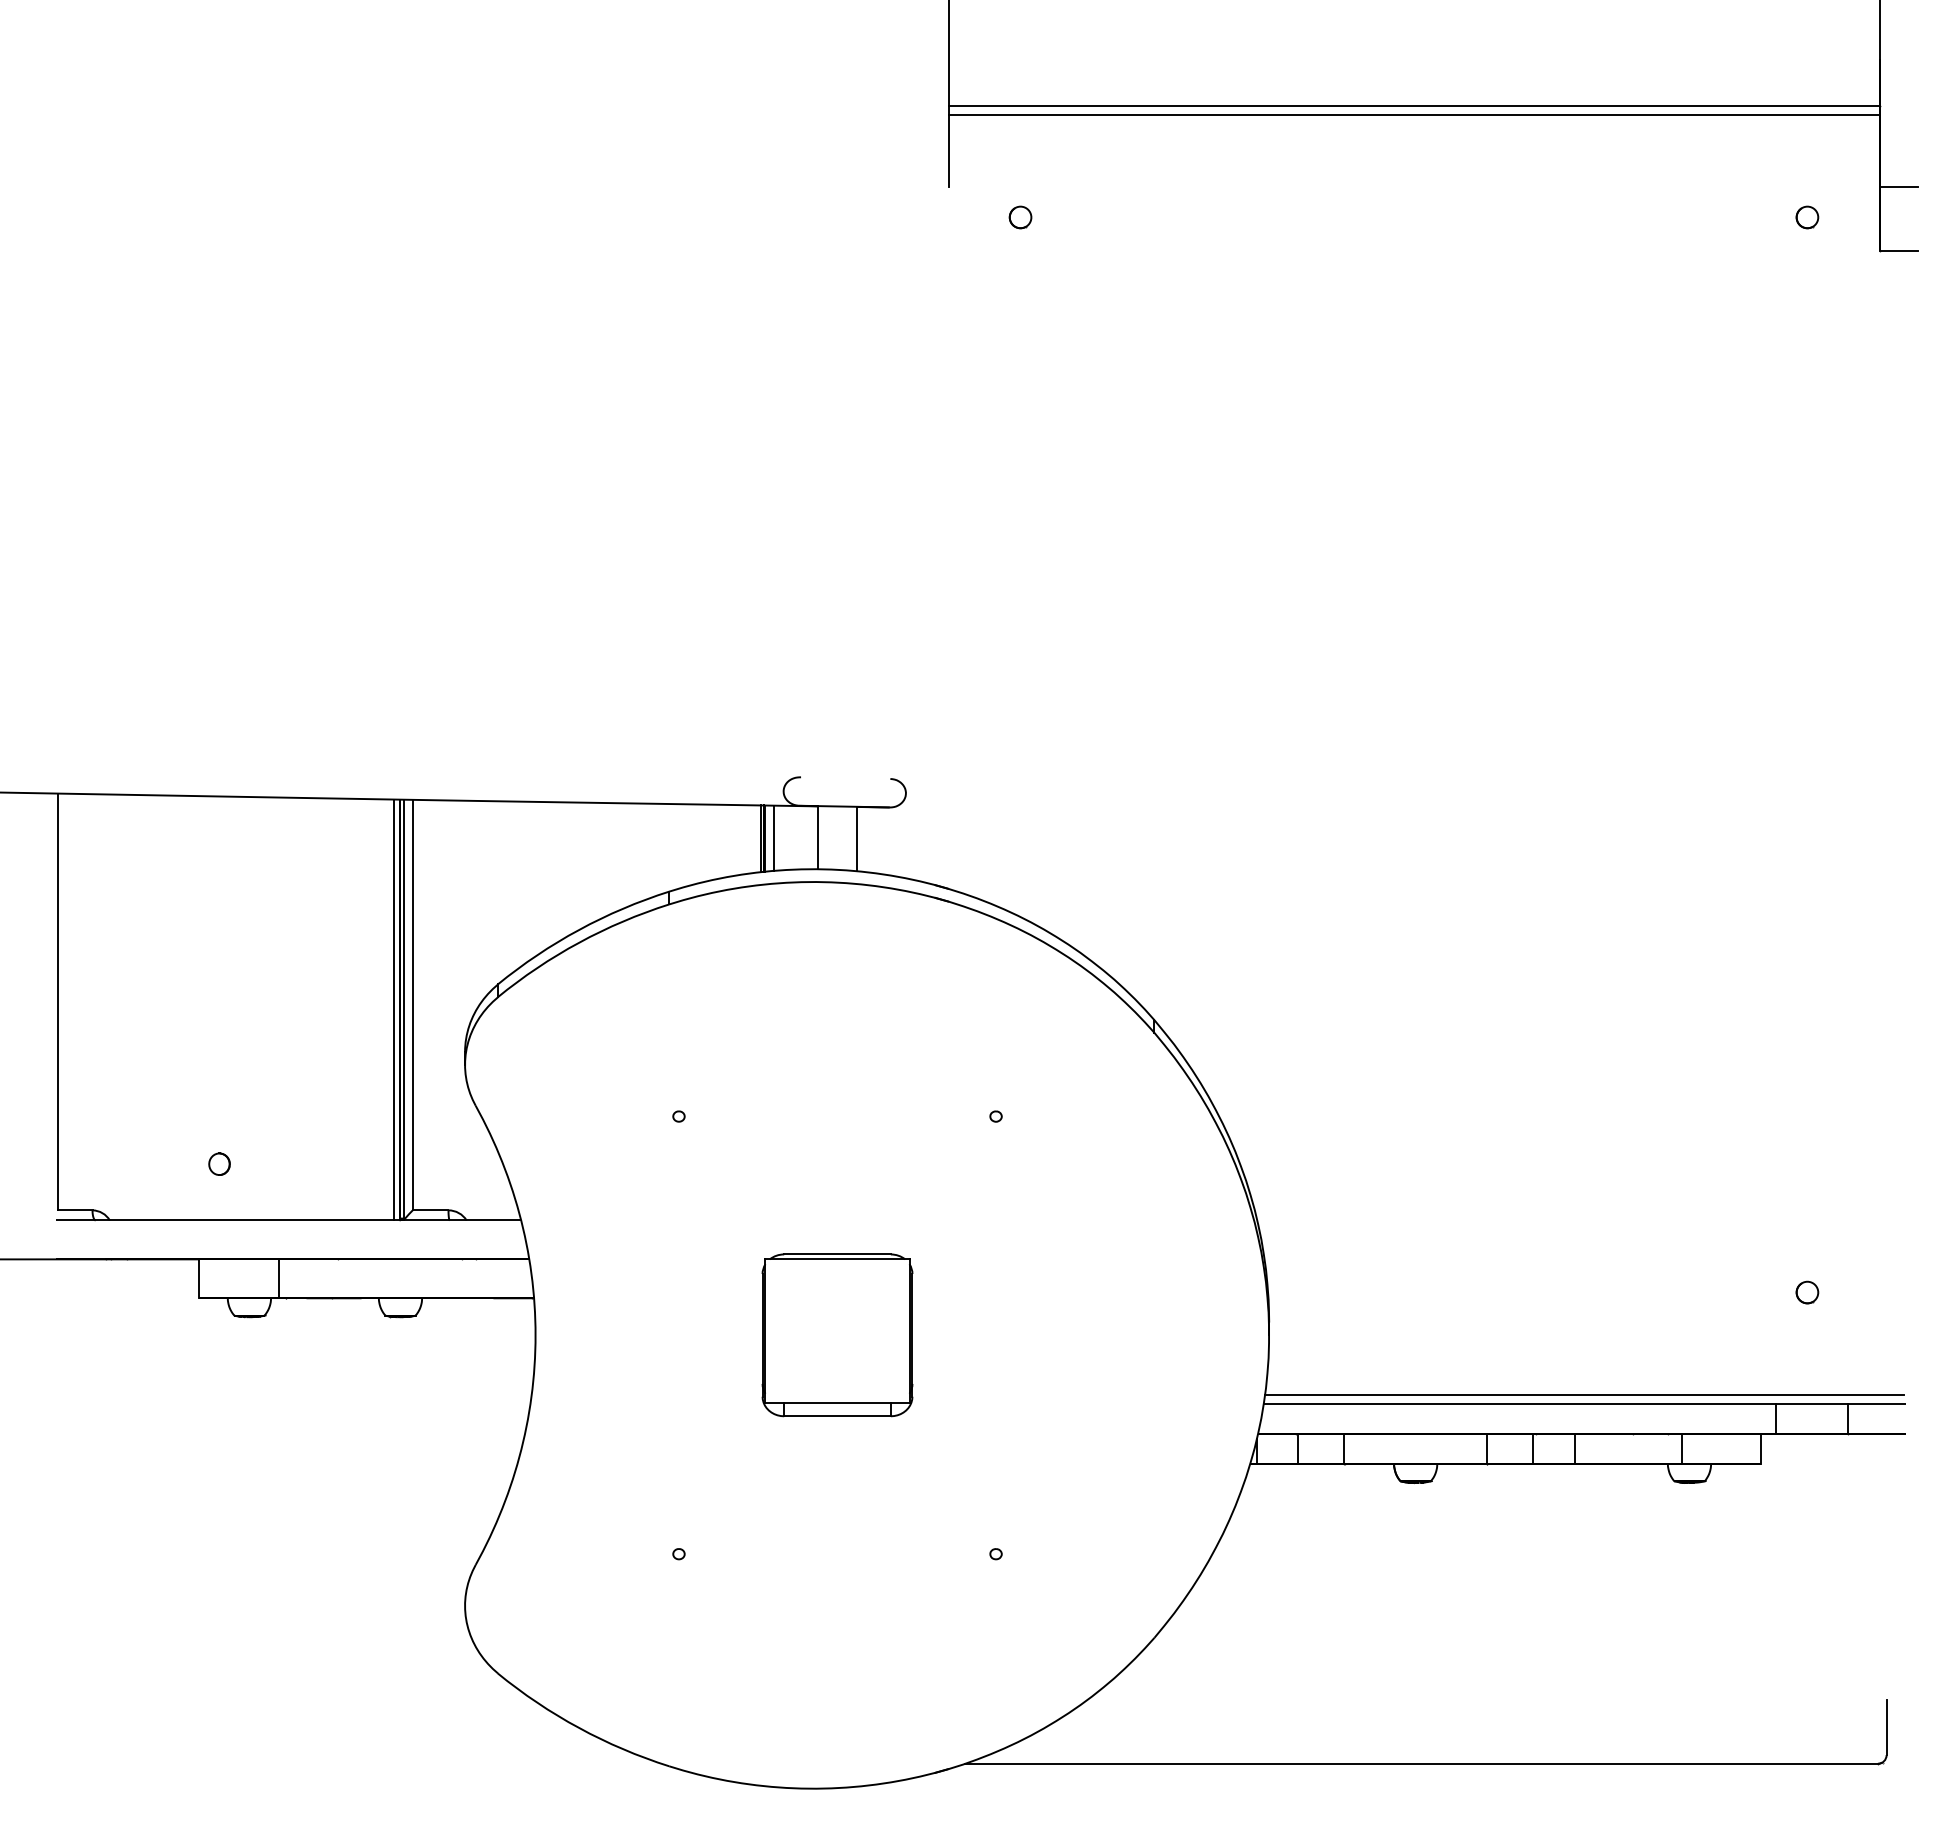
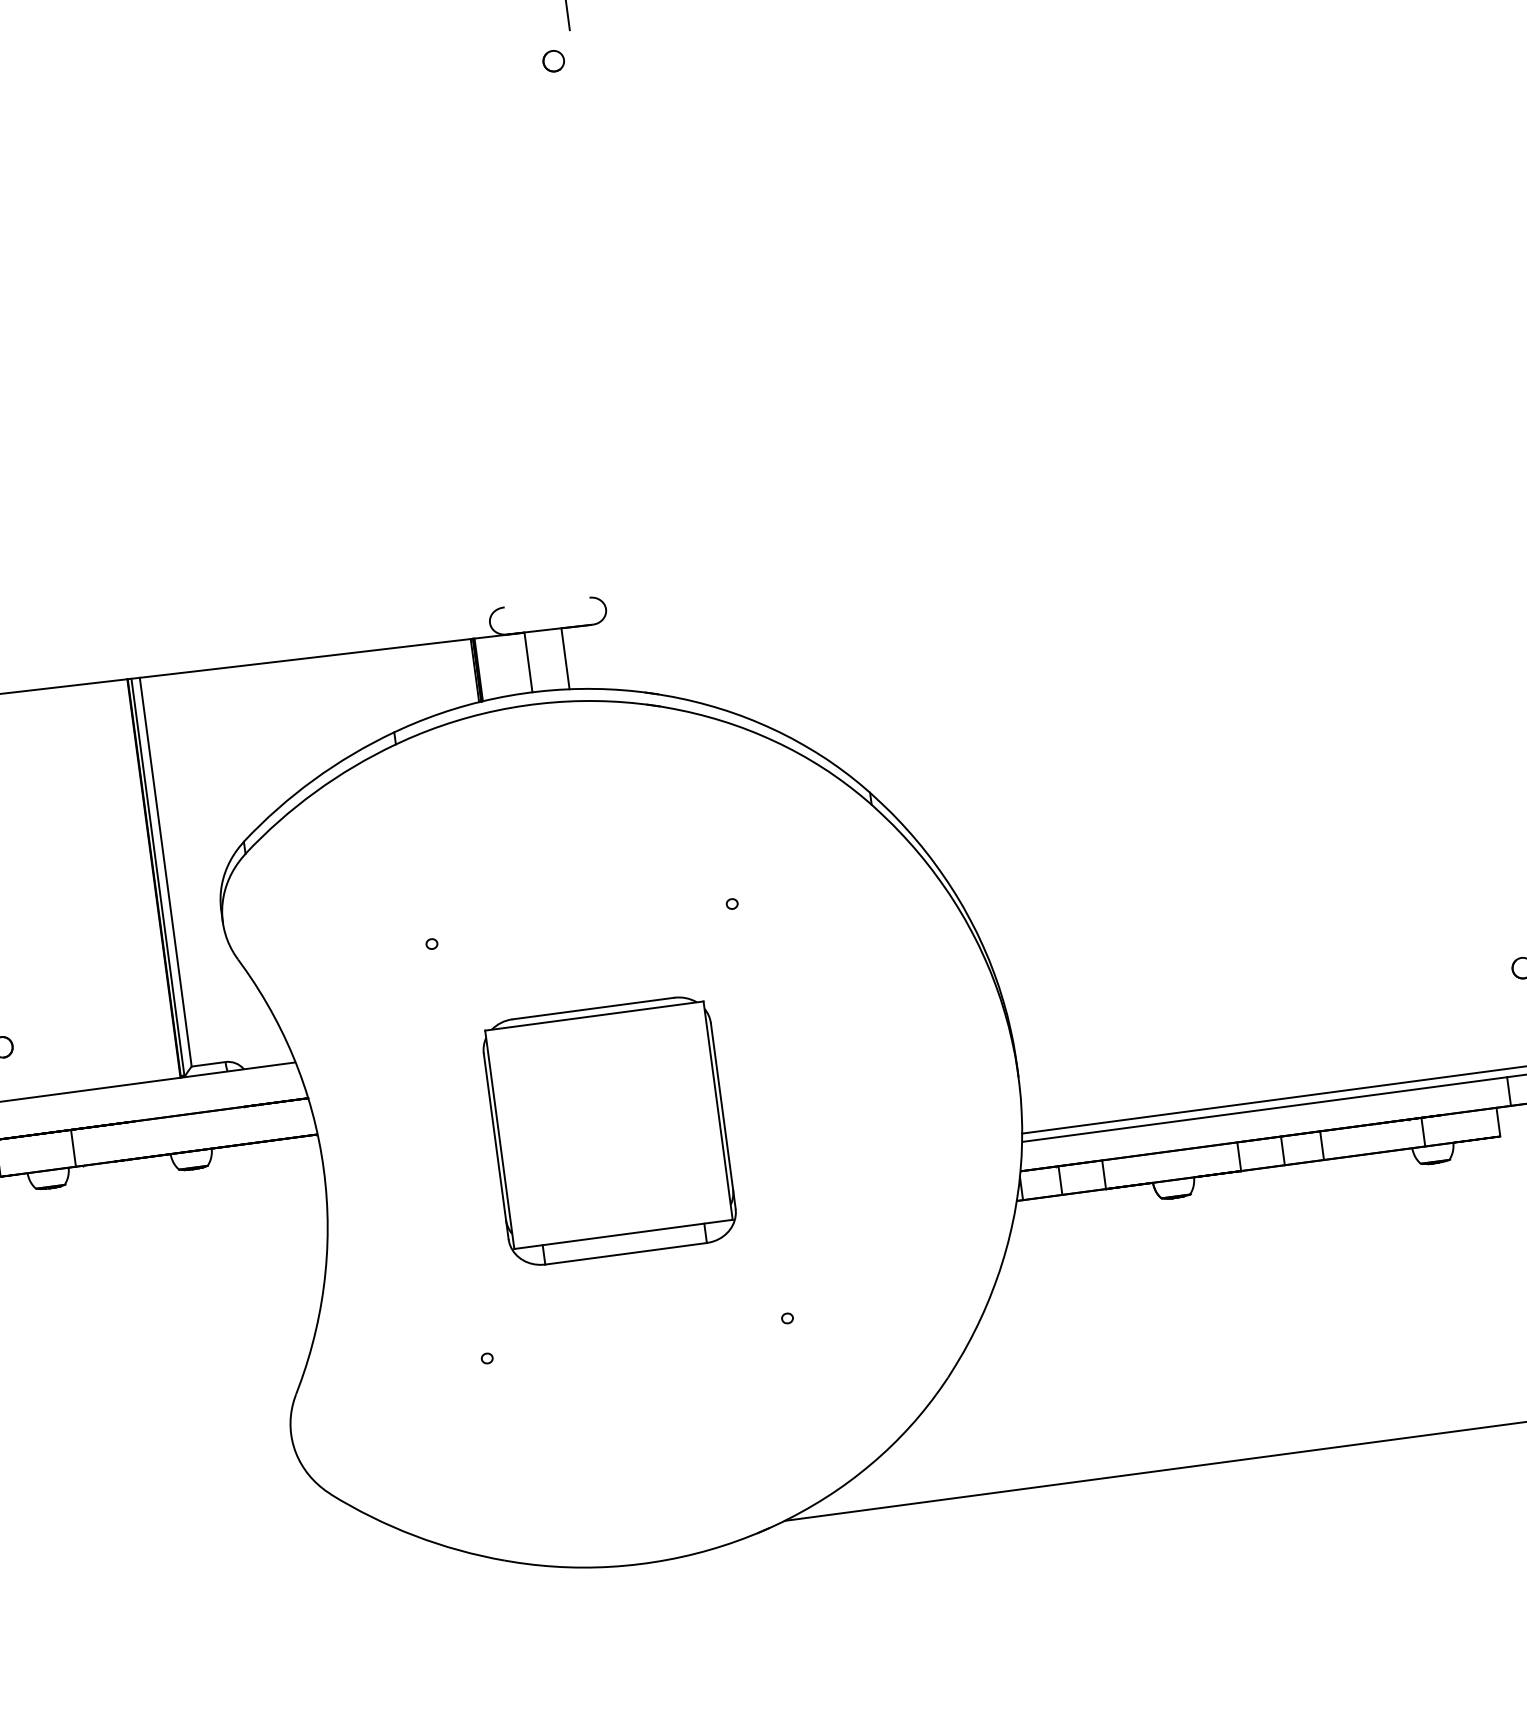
part: (1020, 217) -> (553, 61), moved
line: (774, 837) -> (487, 667), removed
line: (393, 1009) -> (148, 878), removed
part: (837, 1335) -> (609, 1131), size x1.6

